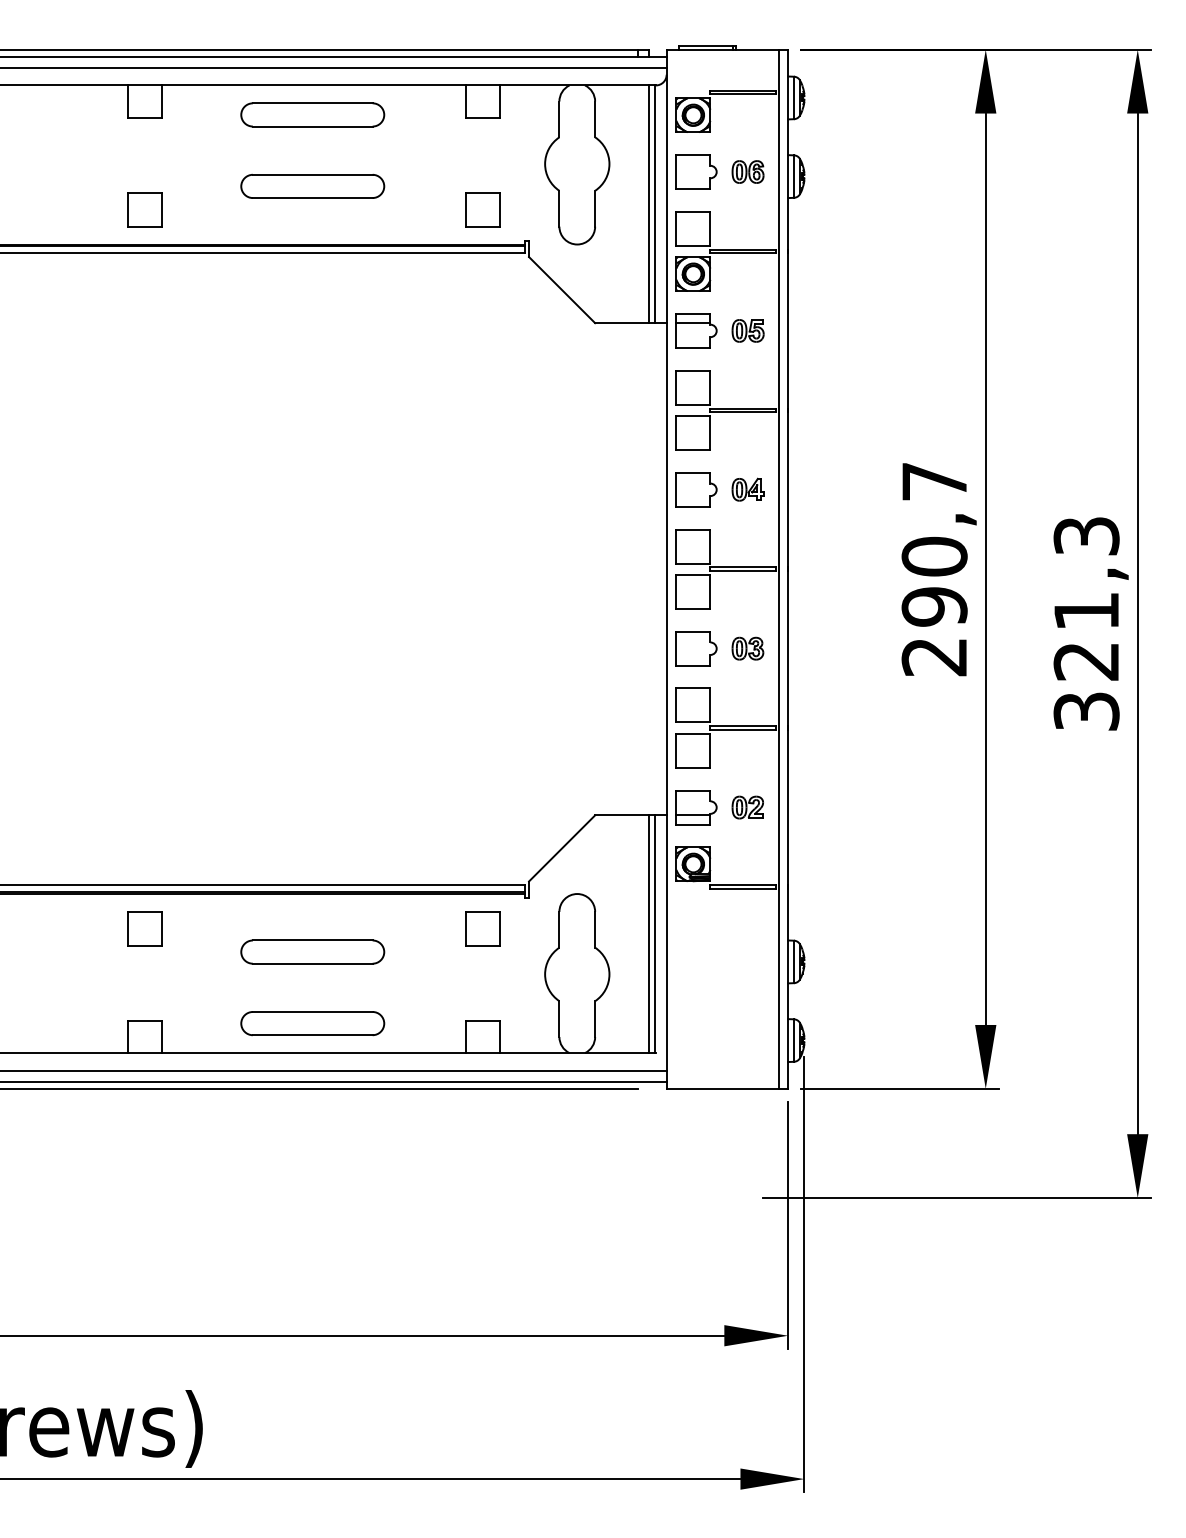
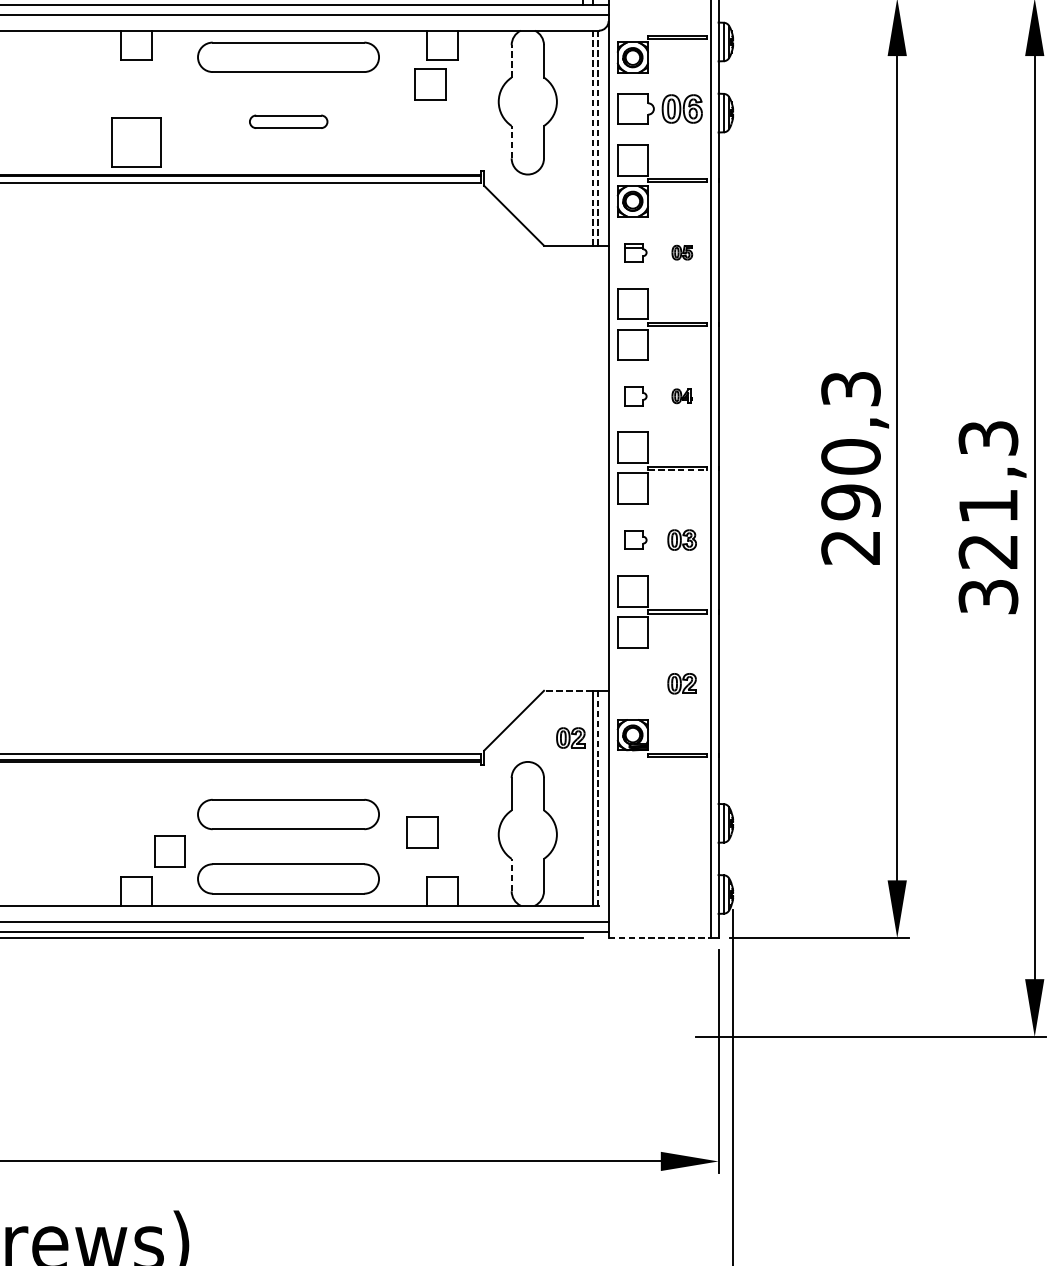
part: (312, 114) -> (288, 56), size x1.4
line: (559, 119) -> (511, 61), solid -> dashed
part: (747, 171) -> (681, 108), size x1.4
part: (312, 185) -> (288, 121), size x0.6
line: (648, 204) -> (592, 138), solid -> dashed
line: (655, 204) -> (598, 138), solid -> dashed
line: (559, 208) -> (511, 141), solid -> dashed
part: (144, 209) -> (136, 142), size x1.6
part: (482, 209) -> (430, 84), moved
part: (696, 330) -> (635, 252), size x0.6
part: (747, 330) -> (681, 252), size x0.7
text: (934, 481) -> (850, 388), 290,7 -> 290,3
part: (696, 489) -> (635, 396), size x0.6
part: (747, 489) -> (681, 396), size x0.7
line: (743, 571) -> (678, 470), solid -> dashed
part: (696, 648) -> (635, 539), size x0.6
part: (696, 807) -> (635, 683), removed
line: (621, 815) -> (567, 690), solid -> dashed
part: (624, 867) -> (570, 737), added
part: (144, 928) -> (169, 851), moved
part: (482, 928) -> (422, 832), moved
line: (655, 934) -> (598, 798), solid -> dashed
part: (312, 951) -> (288, 813), size x1.4
line: (559, 1019) -> (511, 875), solid -> dashed
part: (312, 1023) -> (288, 879), size x1.4
line: (723, 1088) -> (660, 937), solid -> dashed

